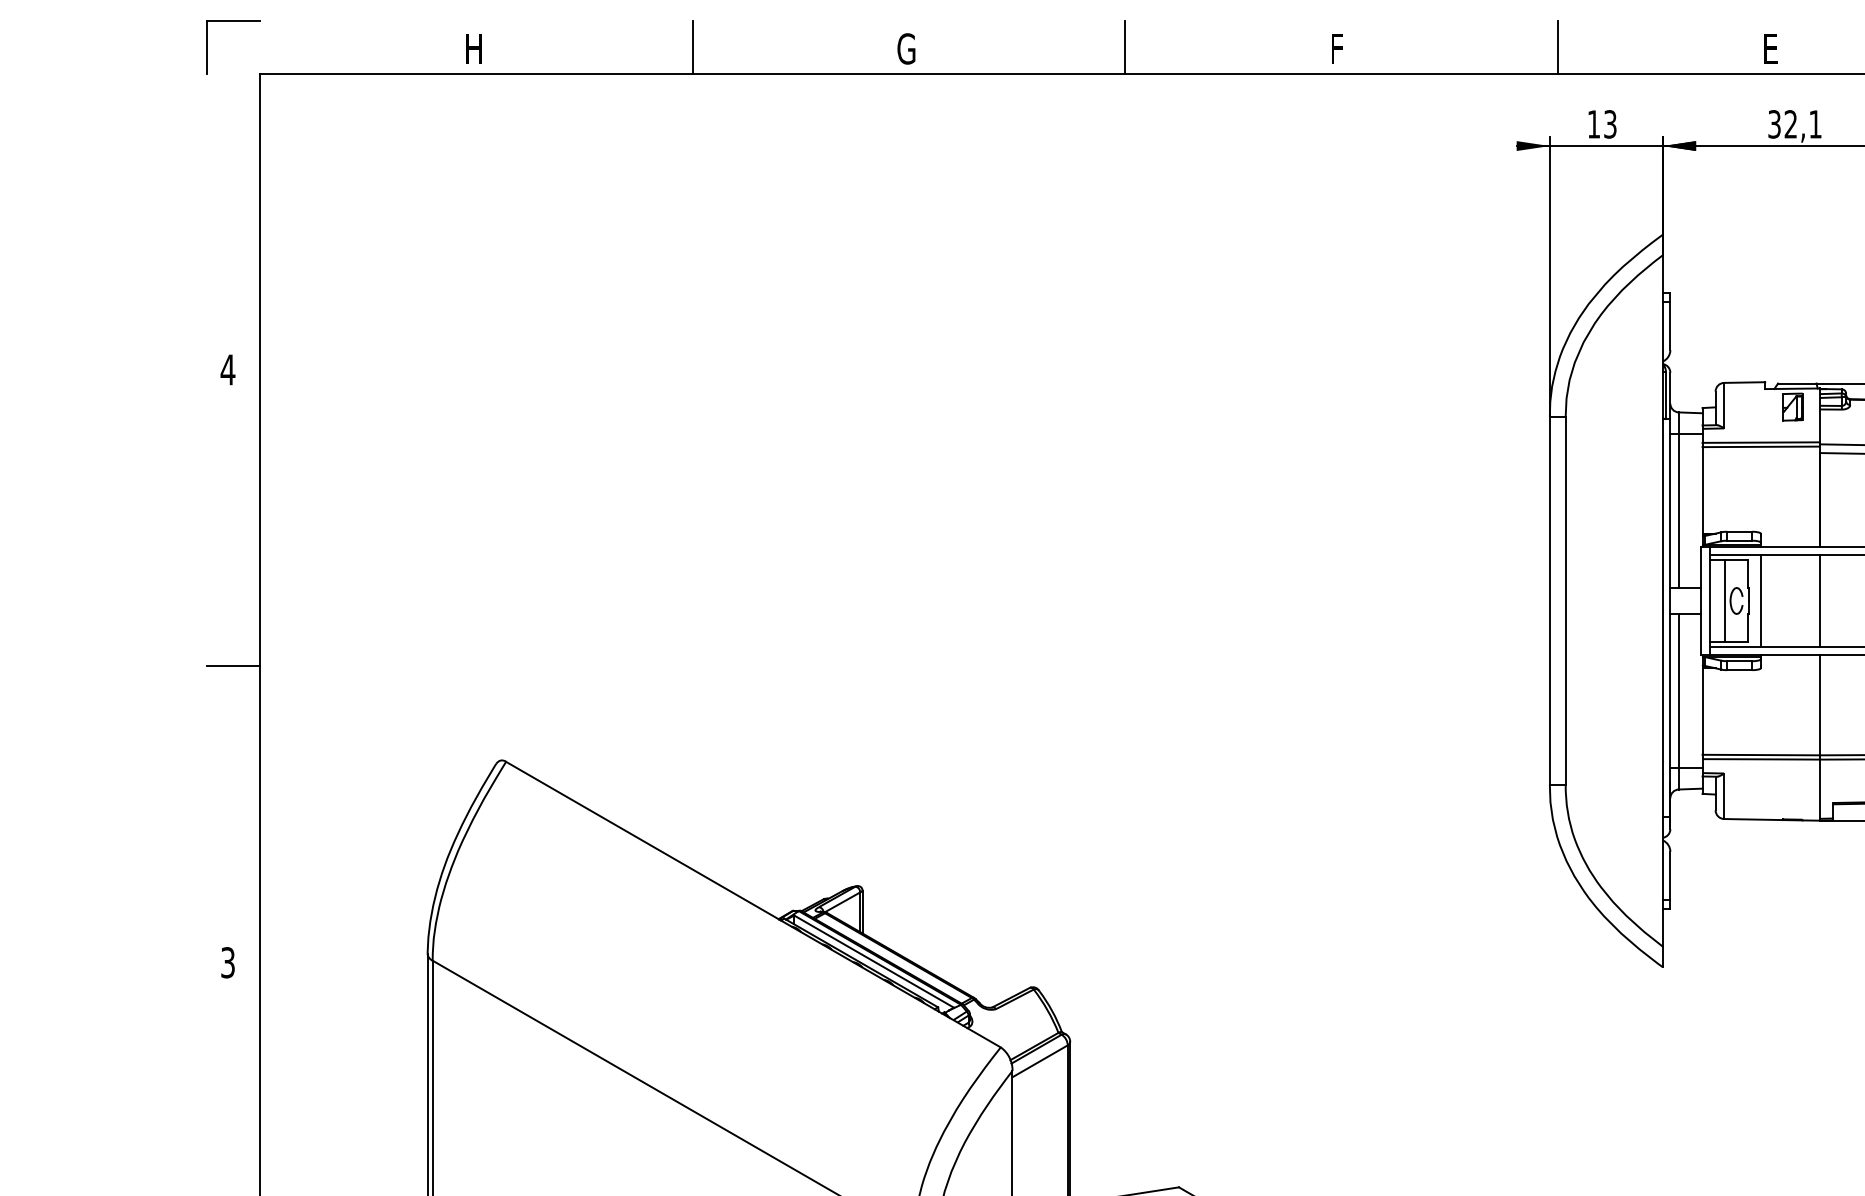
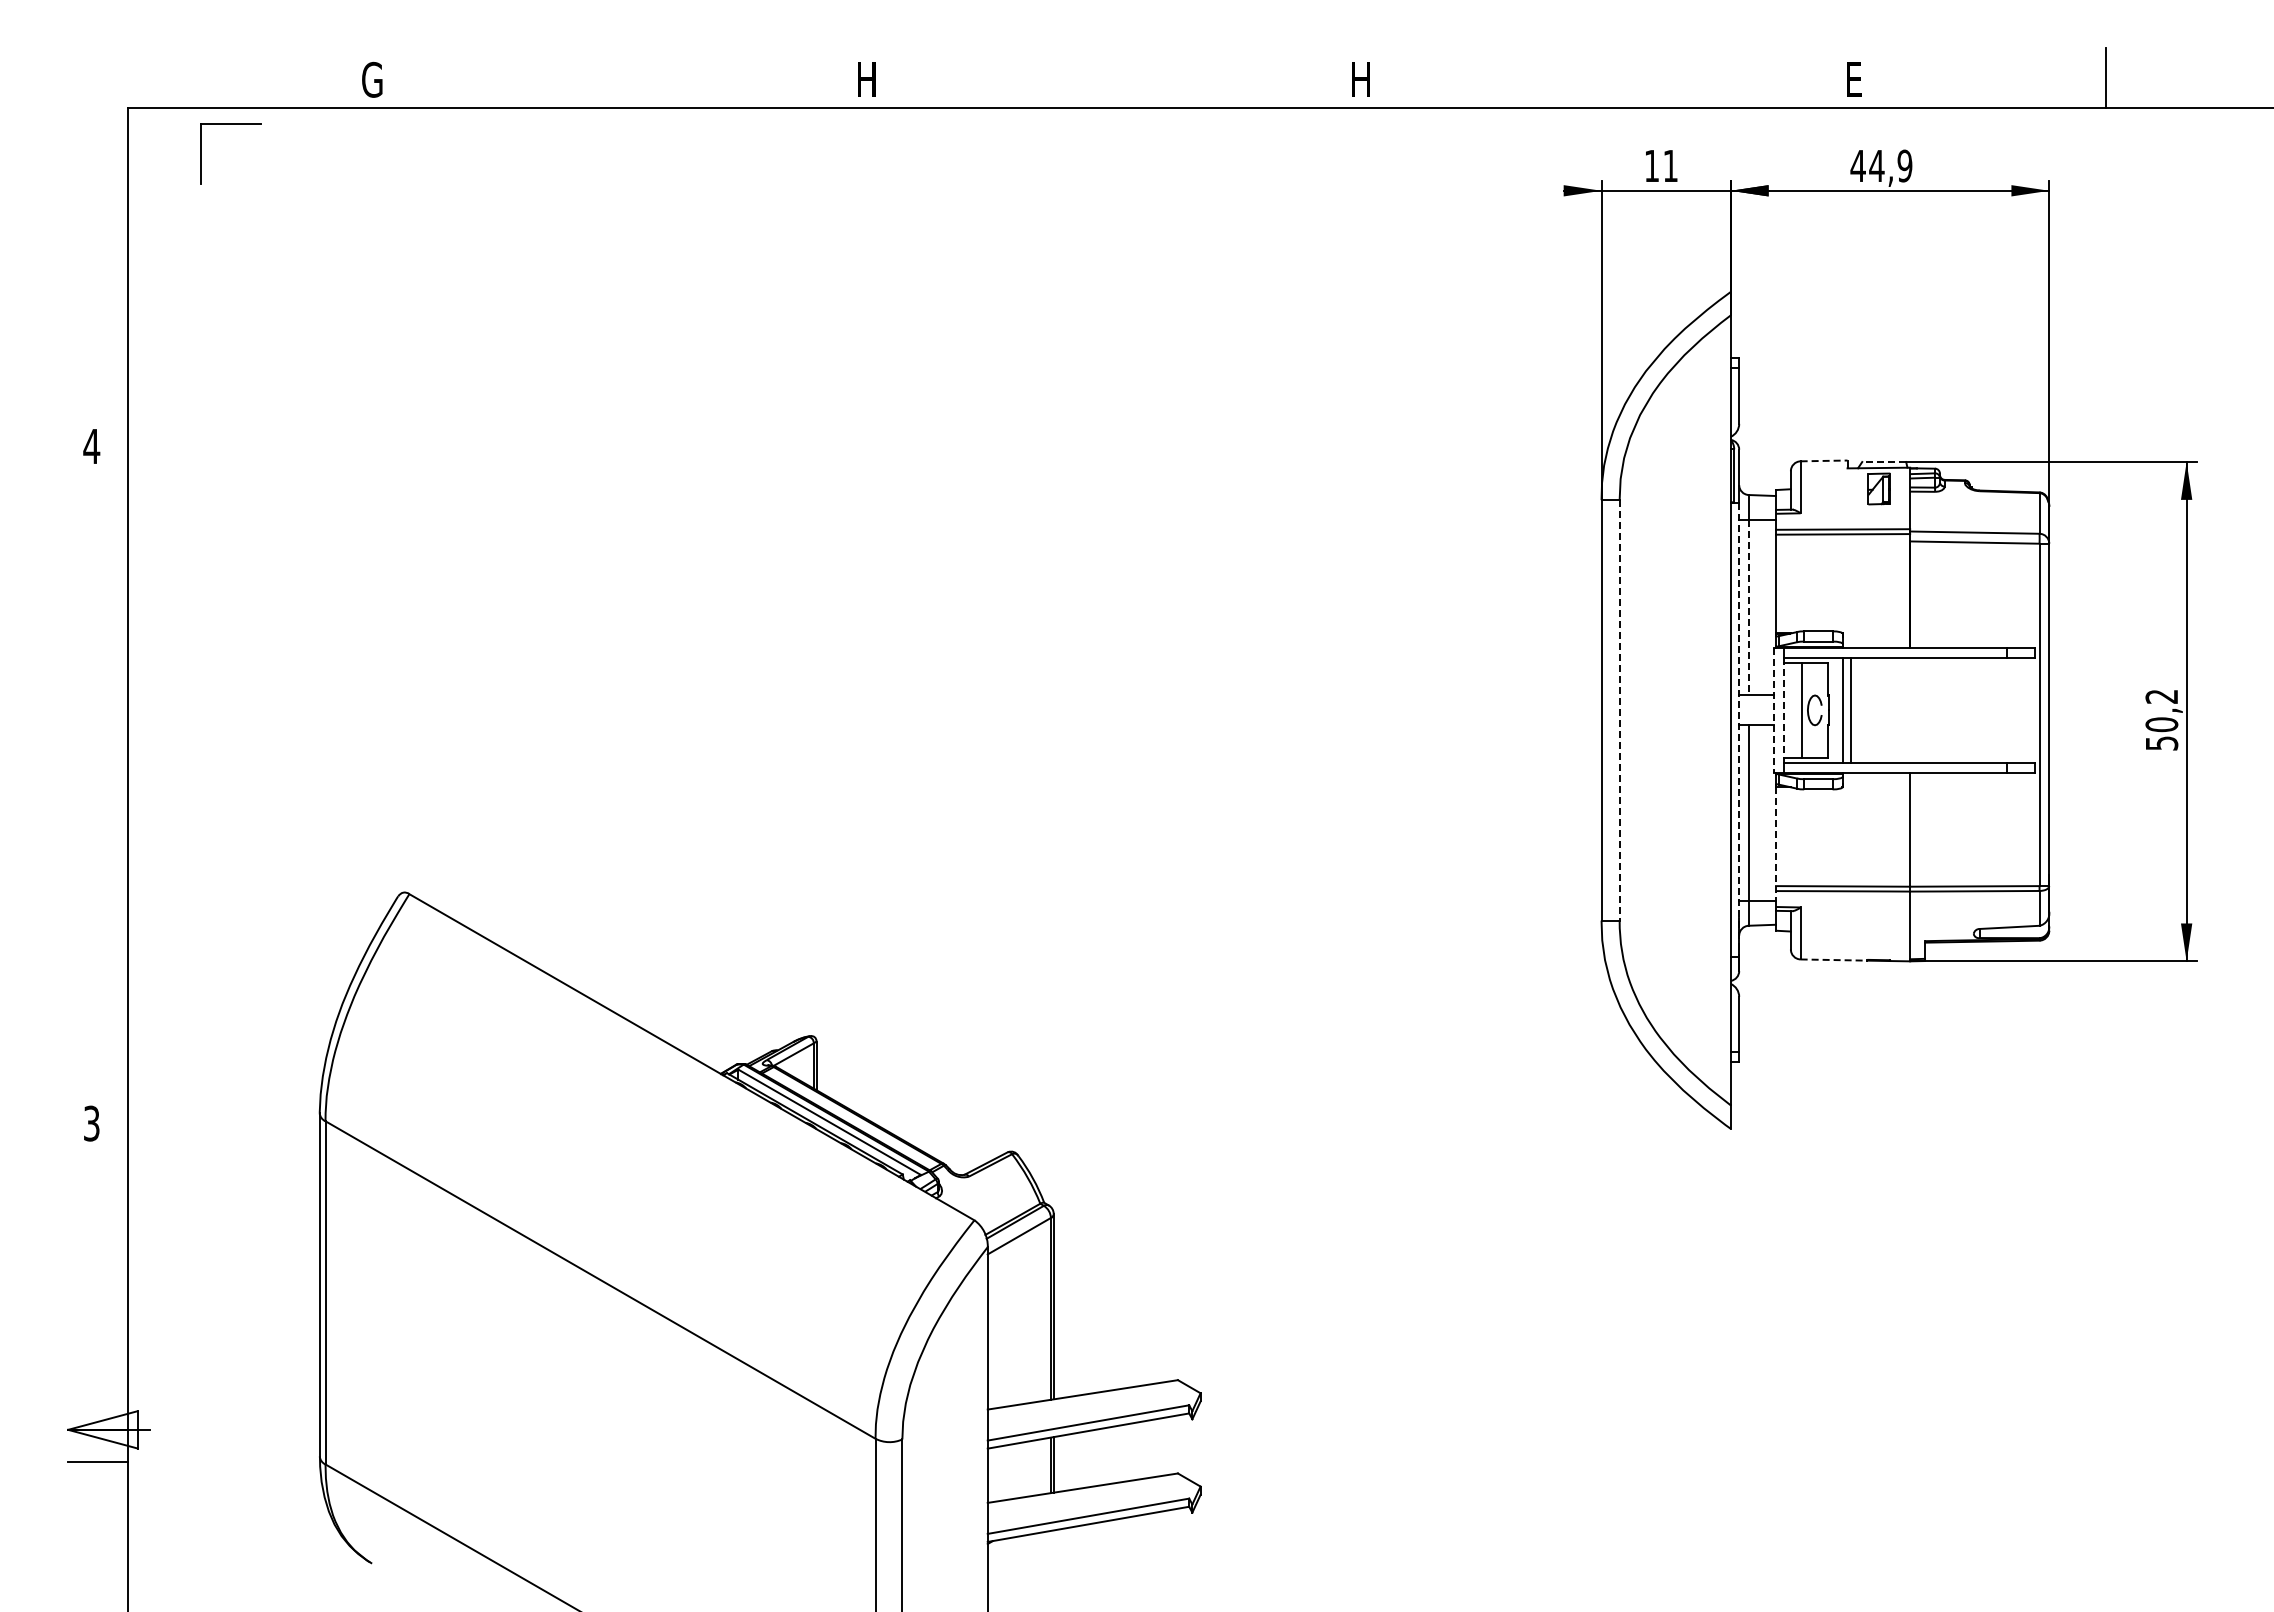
part: (233, 21) -> (230, 124), moved
line: (692, 47) -> (622, 78), removed
line: (1125, 47) -> (1116, 78), removed
line: (1558, 47) -> (1611, 78), removed
text: (473, 48) -> (372, 79), H -> G
text: (906, 48) -> (866, 79), G -> H
text: (1340, 48) -> (1362, 79), F -> H
text: (1610, 123) -> (1670, 165), 13 -> 11
text: (1794, 123) -> (1881, 165), 32,1 -> 44,9
line: (1745, 382) -> (1824, 460), solid -> dashed
line: (1797, 383) -> (1884, 462), solid -> dashed
line: (1678, 510) -> (1748, 607), solid -> dashed
line: (1565, 601) -> (1619, 710), solid -> dashed
line: (1701, 601) -> (1774, 710), solid -> dashed
line: (1710, 601) -> (1784, 710), solid -> dashed
line: (1820, 601) -> (1851, 710), moved
line: (1670, 618) -> (1739, 730), solid -> dashed
line: (233, 666) -> (97, 785), removed
line: (1702, 718) -> (1775, 844), solid -> dashed
line: (1753, 819) -> (1834, 960), solid -> dashed

